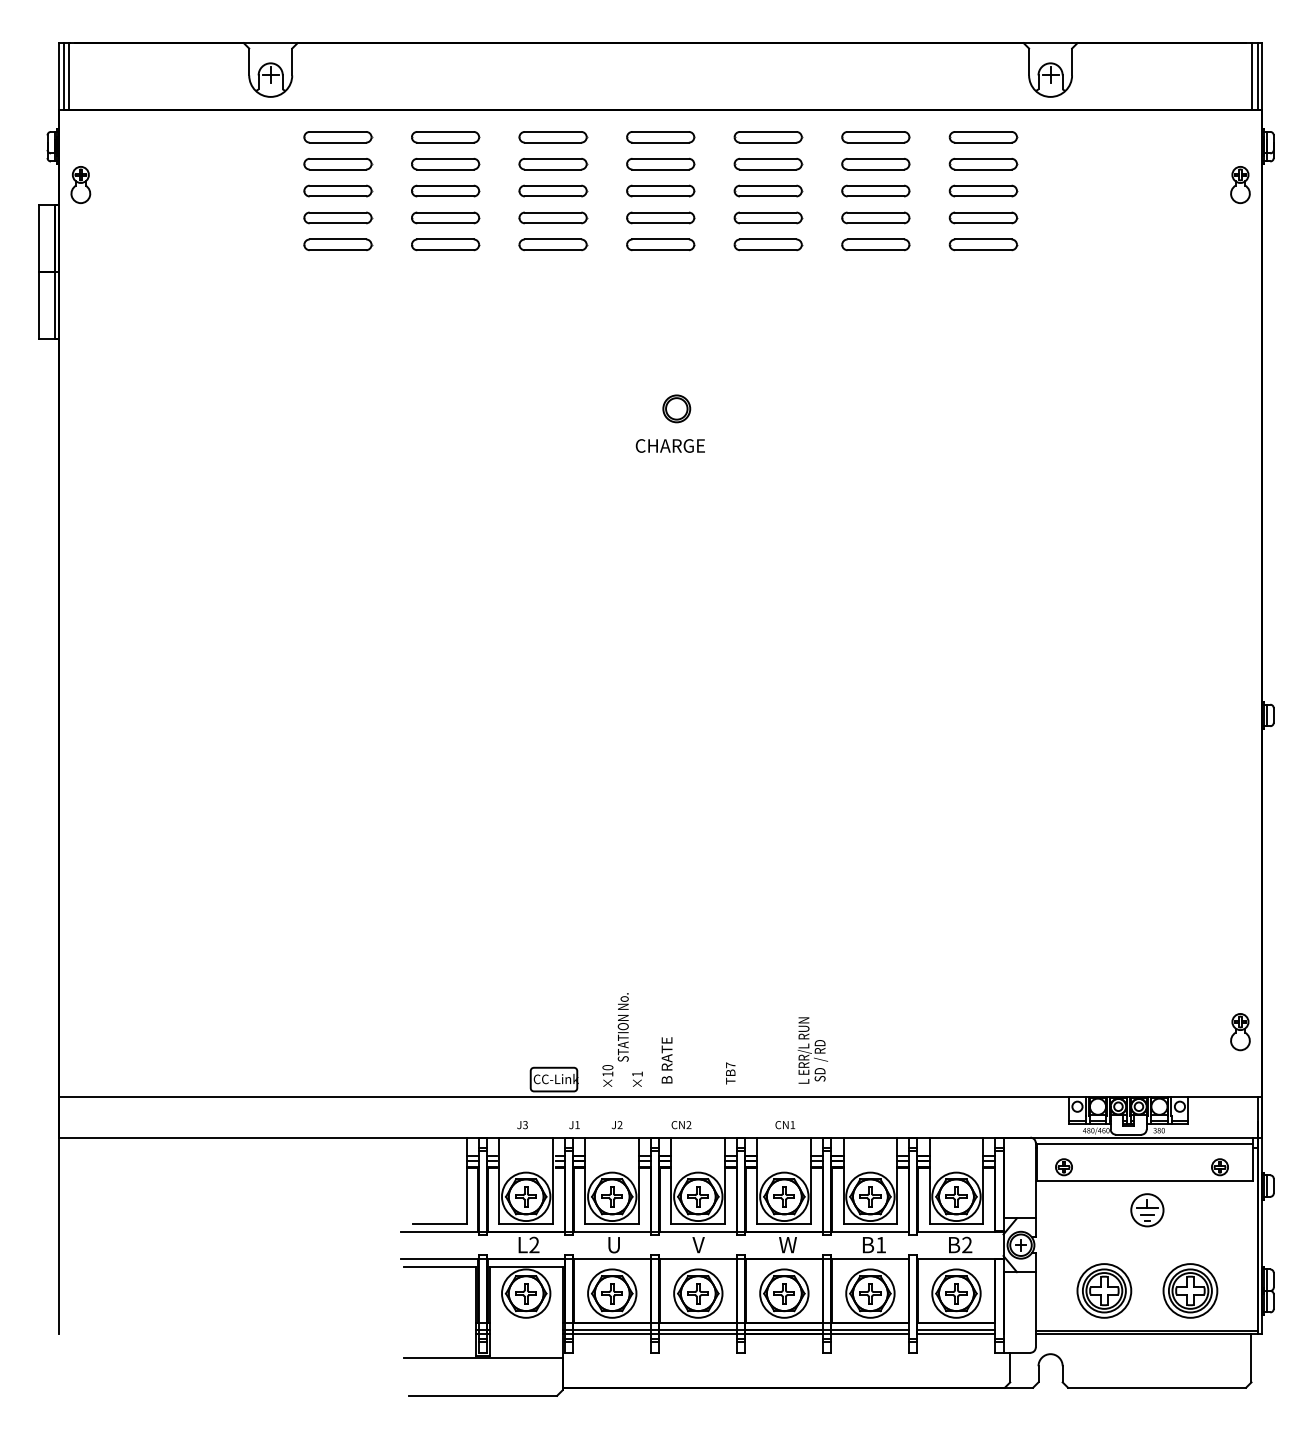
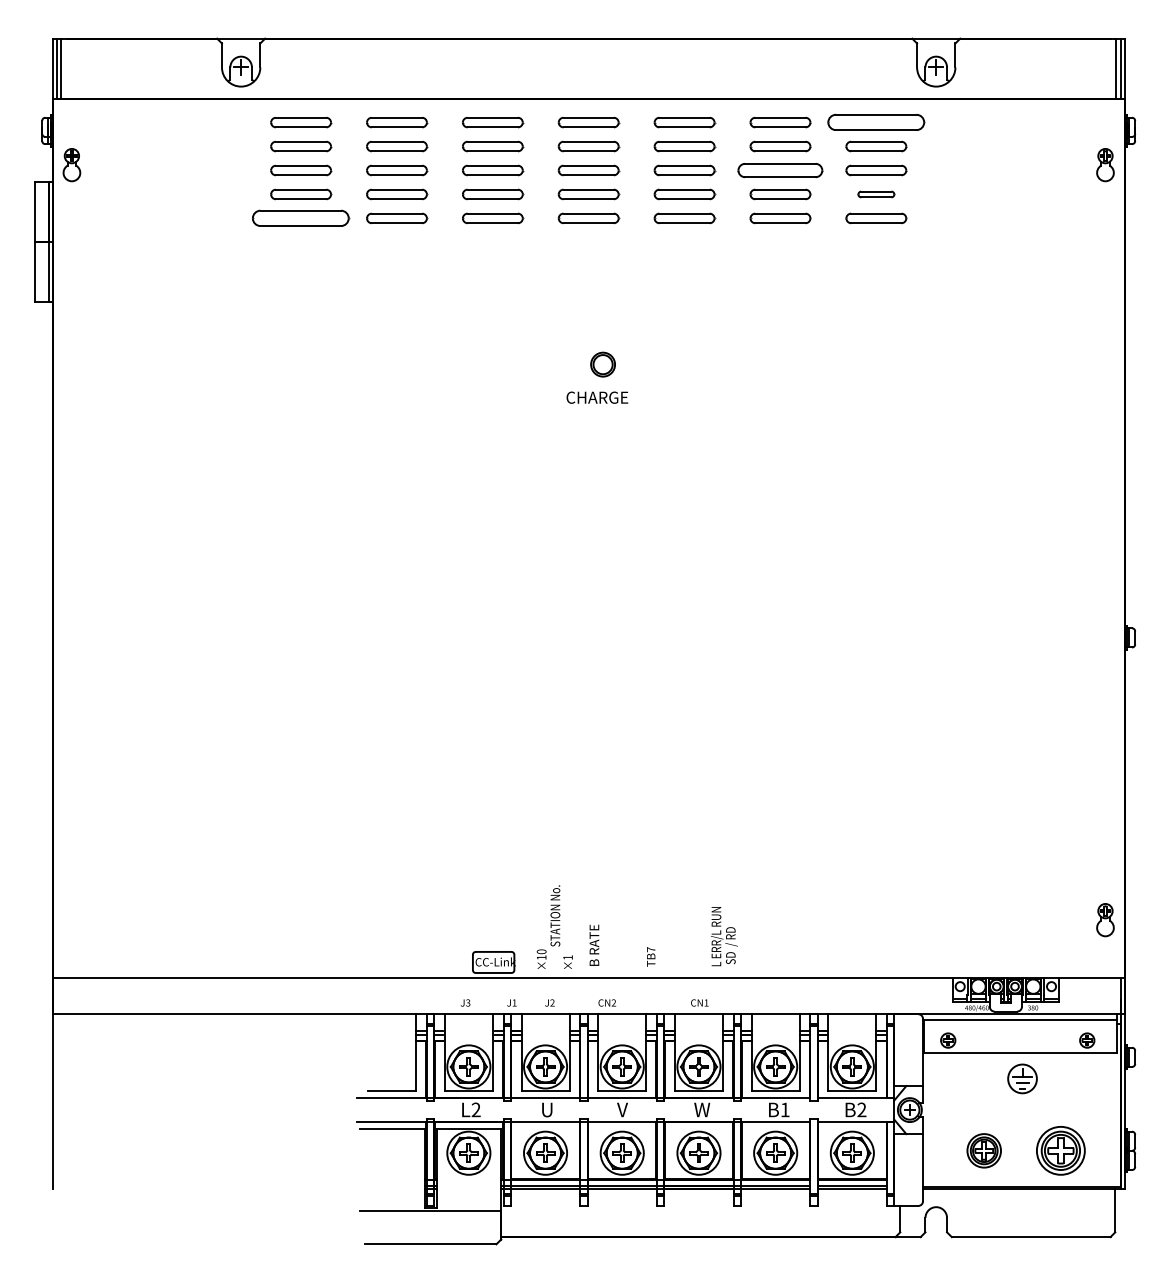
part: (983, 137) -> (876, 122), size x1.6
part: (875, 190) -> (780, 170), size x1.4
part: (983, 217) -> (876, 194), size x0.6
part: (338, 244) -> (301, 218), size x1.6
part: (1104, 1290) -> (984, 1150), size x0.7

